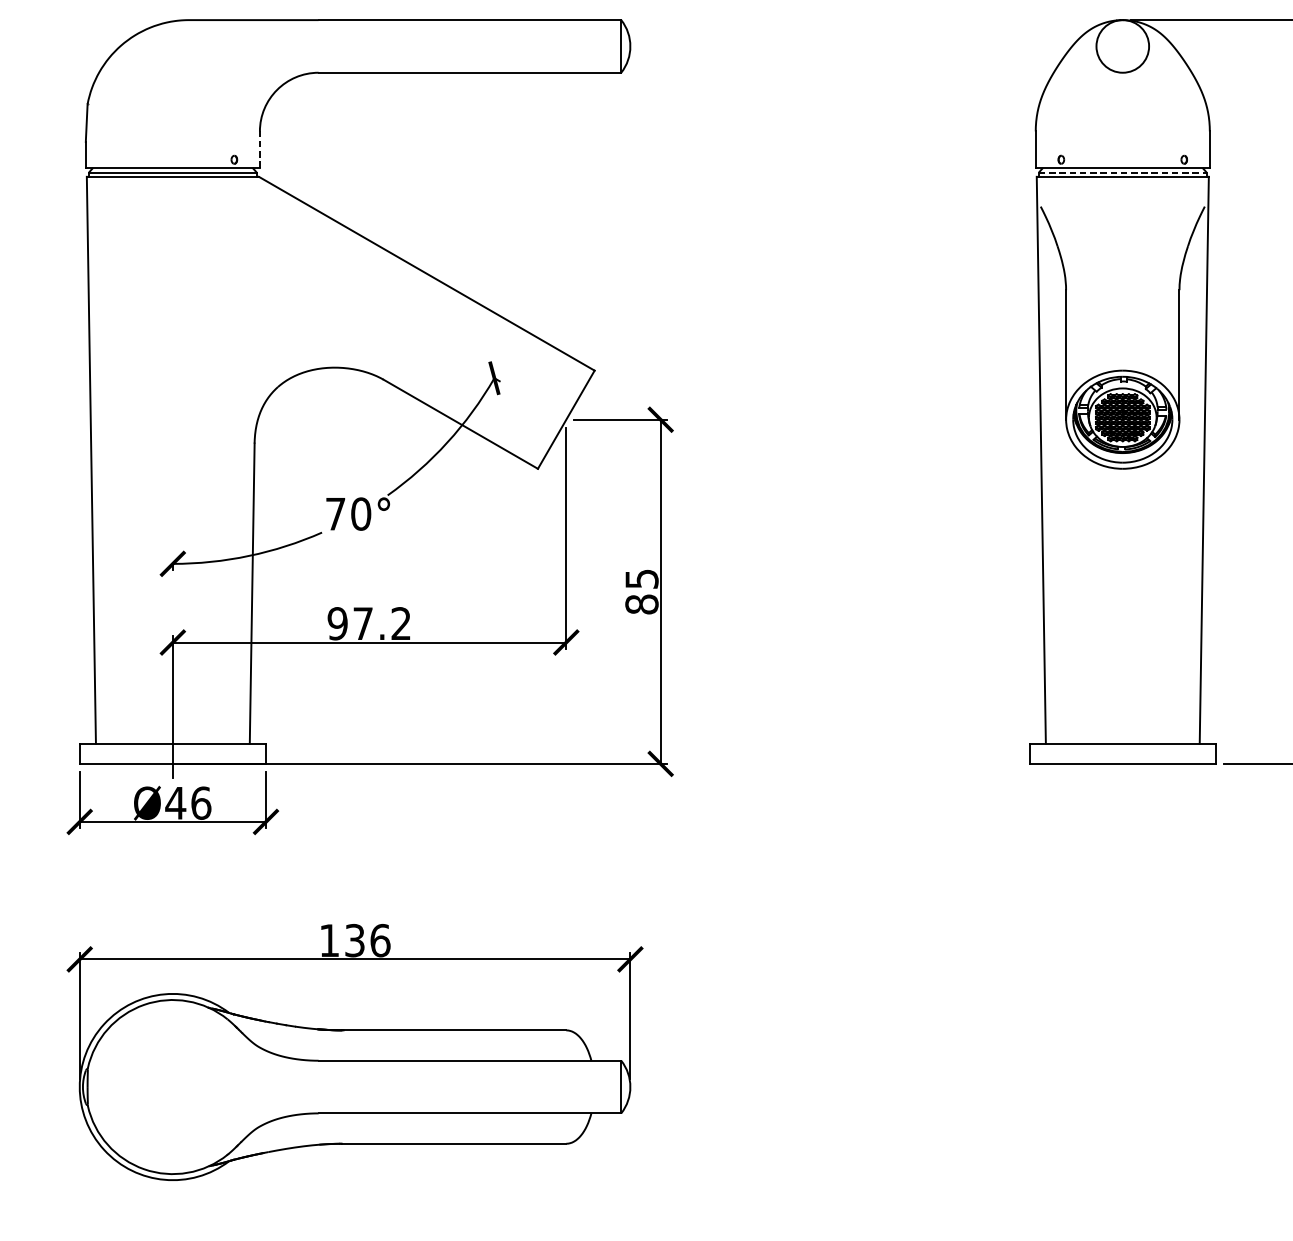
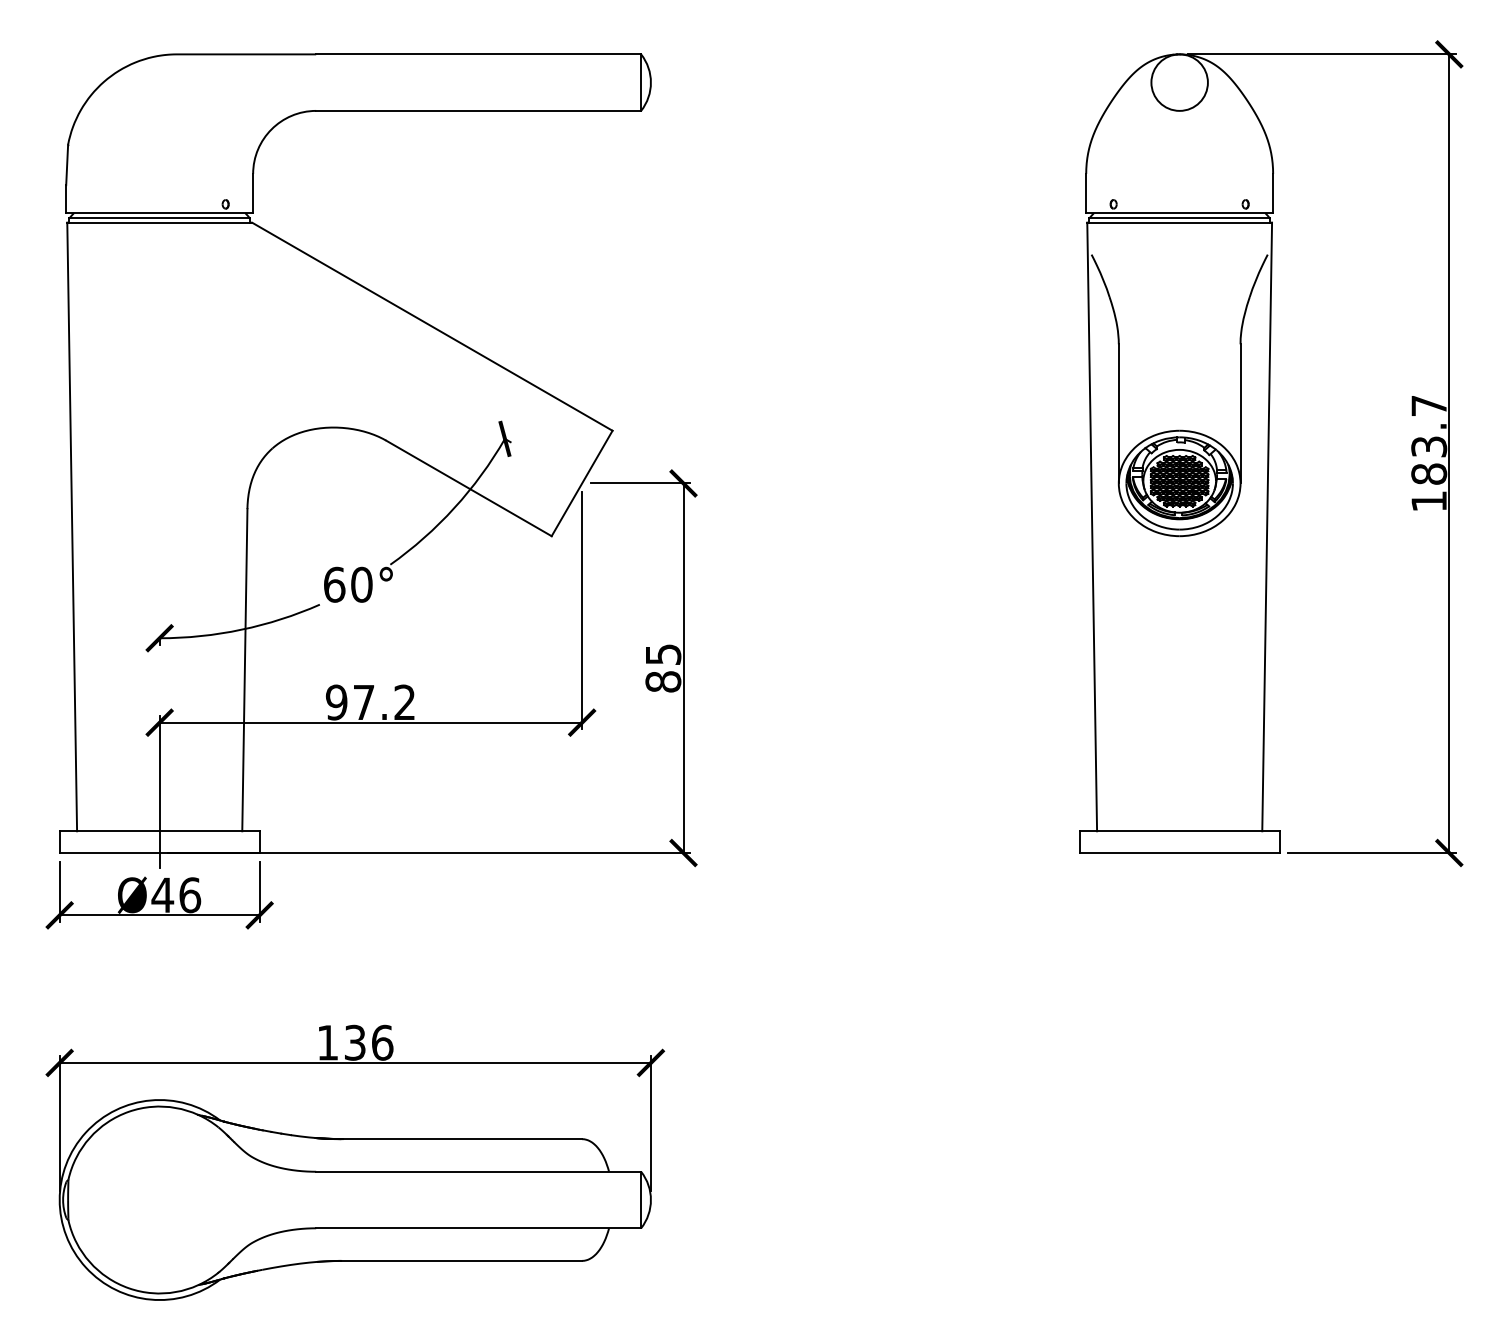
line: (260, 149) -> (253, 193), dashed -> solid
line: (1123, 172) -> (1180, 218), dashed -> solid
text: (335, 513) -> (334, 584), 70° -> 60°

